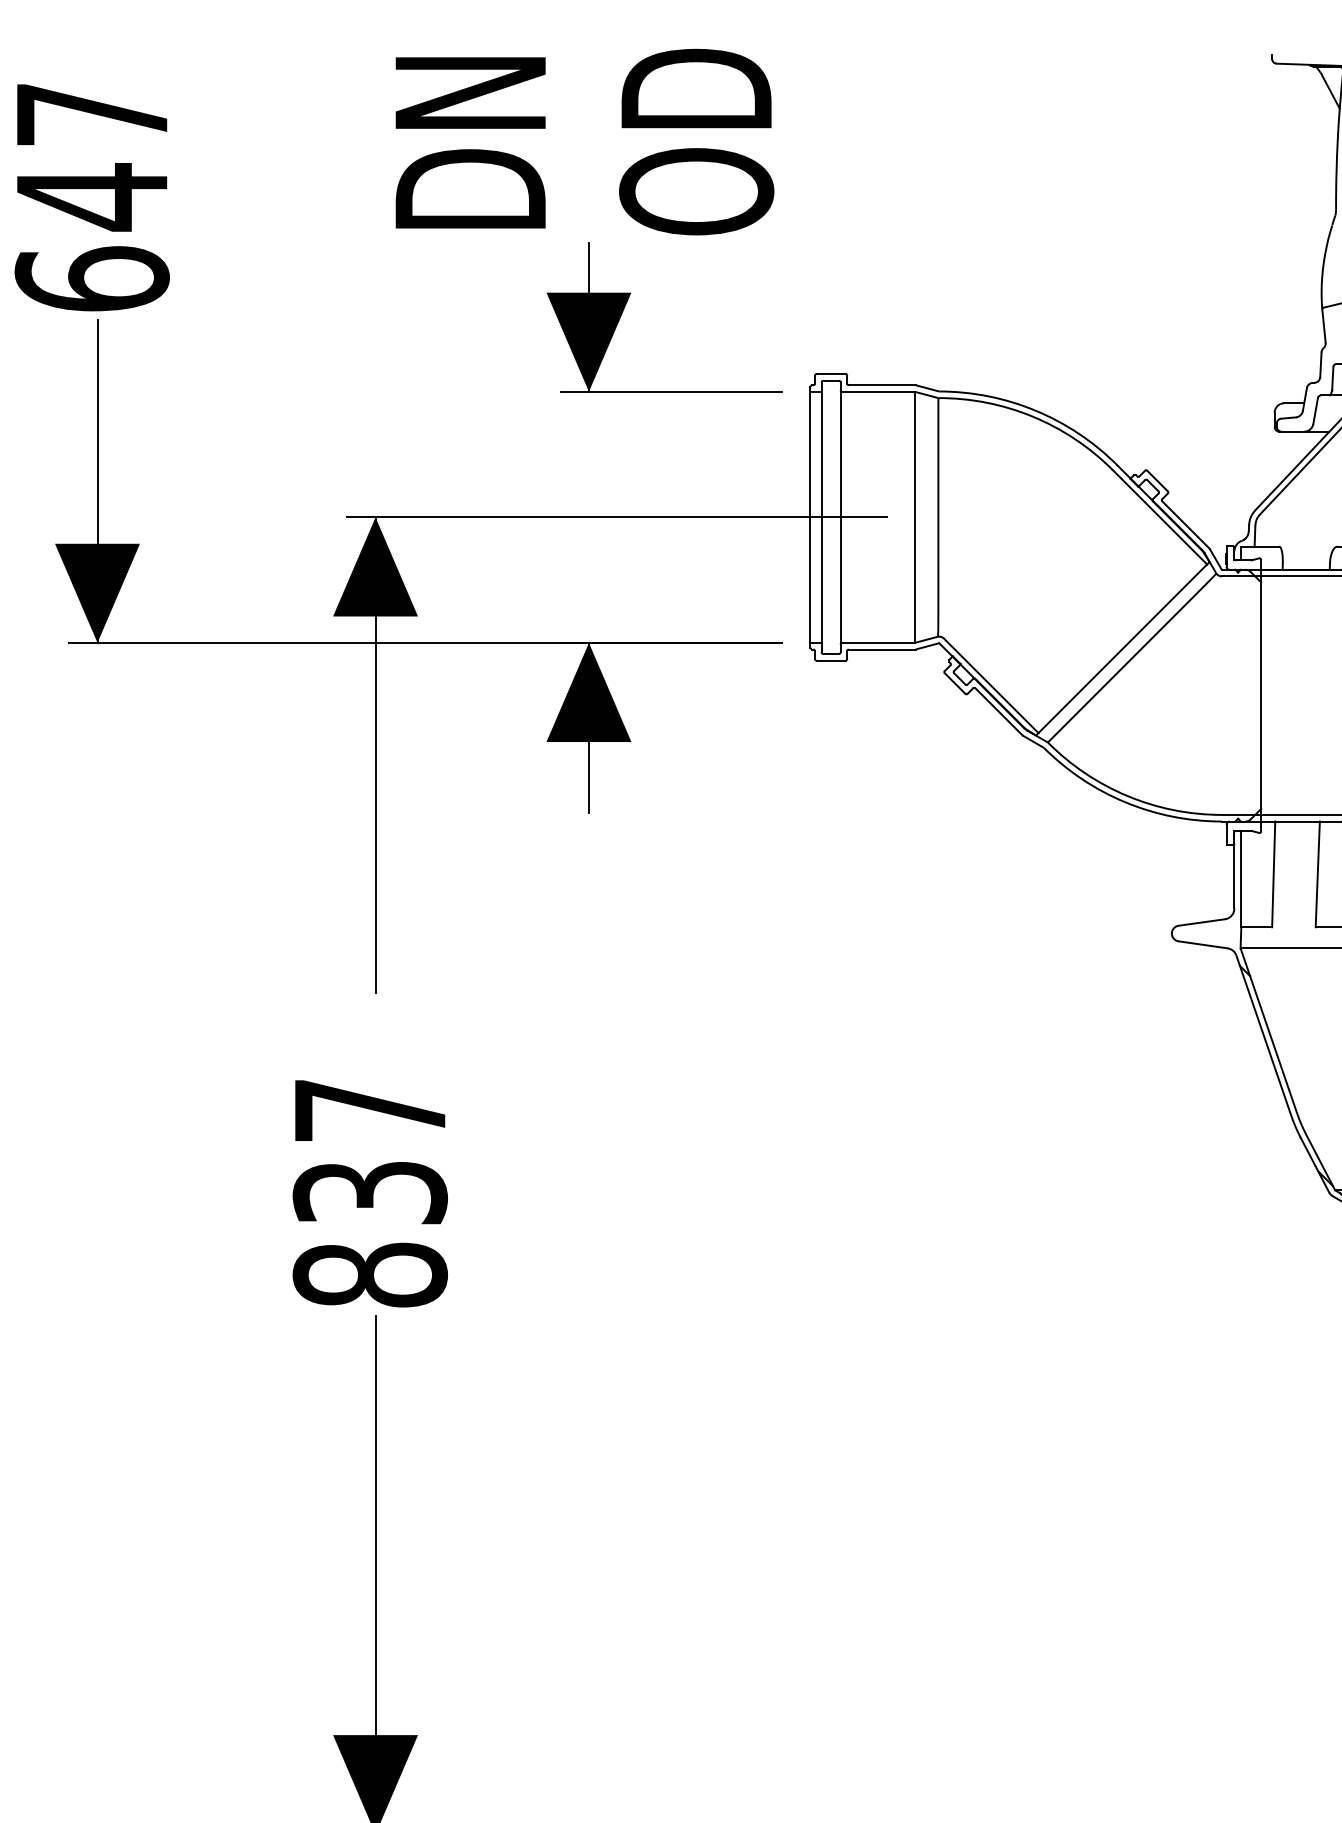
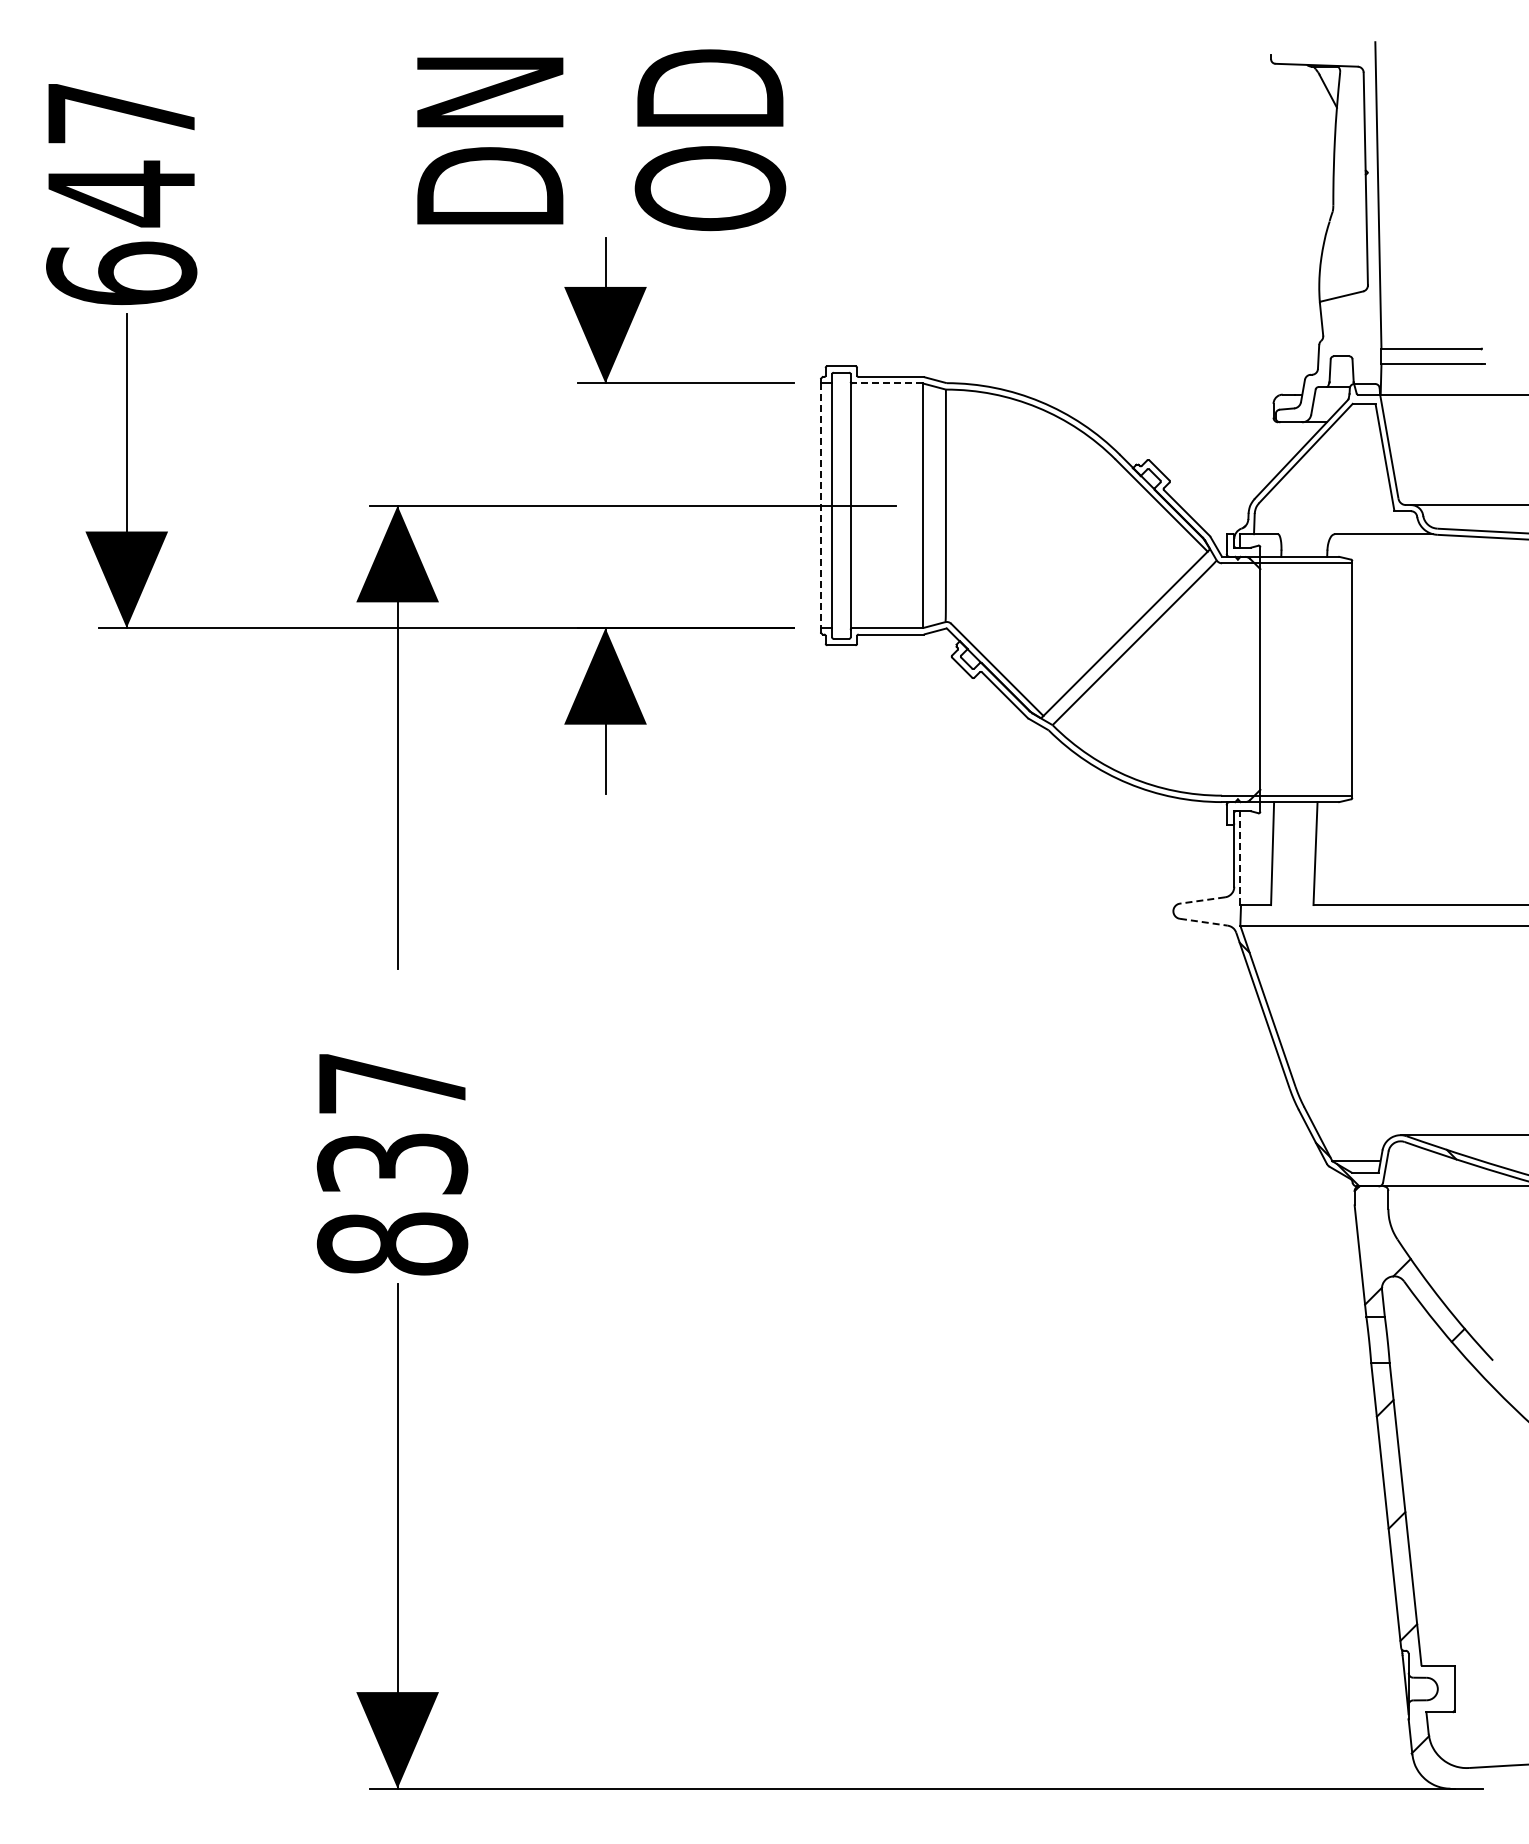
line: (878, 391) -> (887, 383), solid -> dashed
line: (810, 518) -> (821, 506), solid -> dashed
line: (1240, 879) -> (1240, 858), solid -> dashed
line: (1201, 922) -> (1202, 900), solid -> dashed
line: (1203, 945) -> (1204, 922), solid -> dashed

